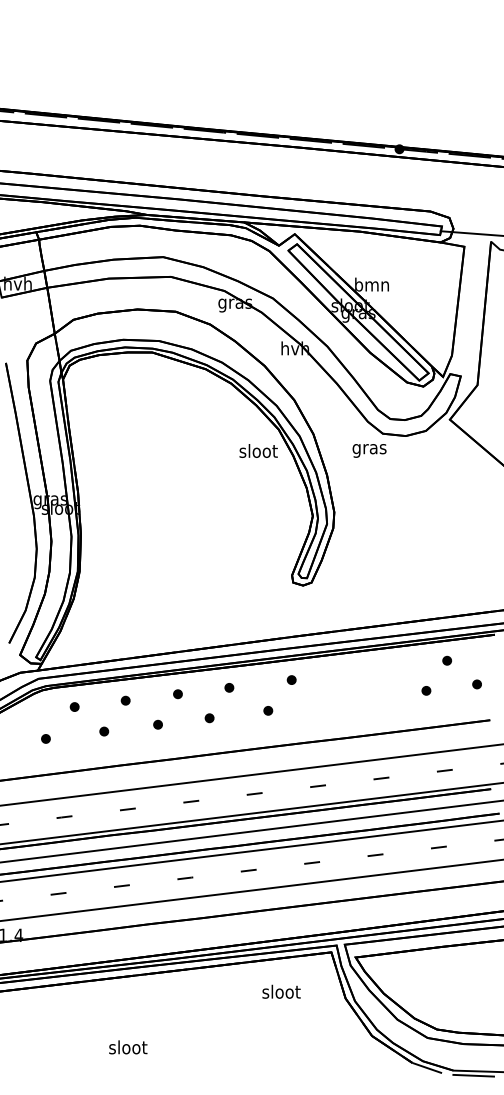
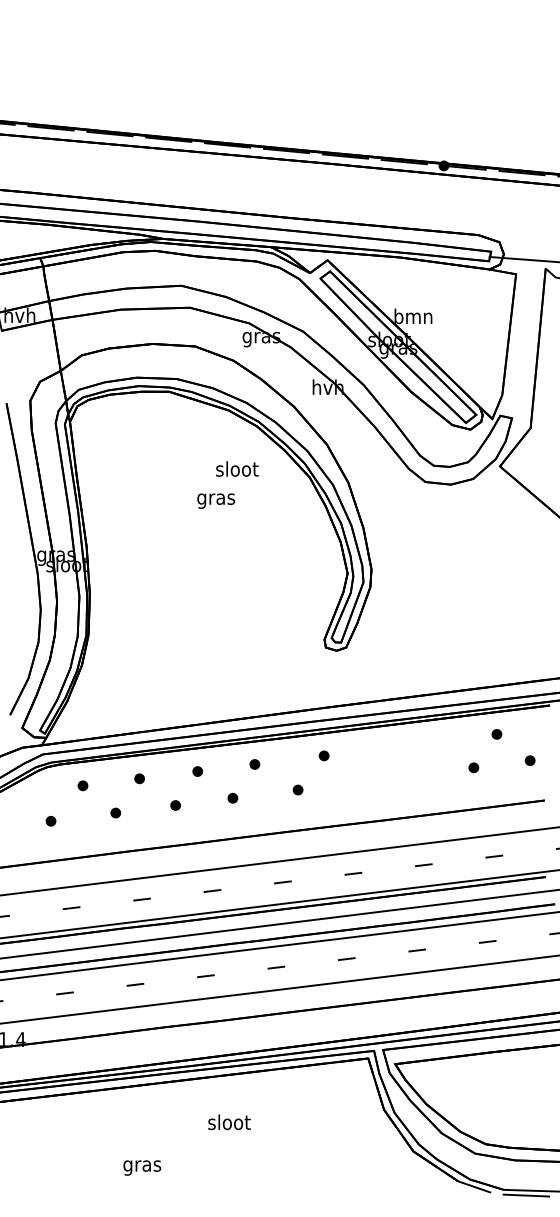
text: (258, 450) -> (237, 468), moved
text: (369, 450) -> (216, 500), moved
text: (281, 991) -> (229, 1121), moved
text: (128, 1048) -> (142, 1165), sloot -> gras

